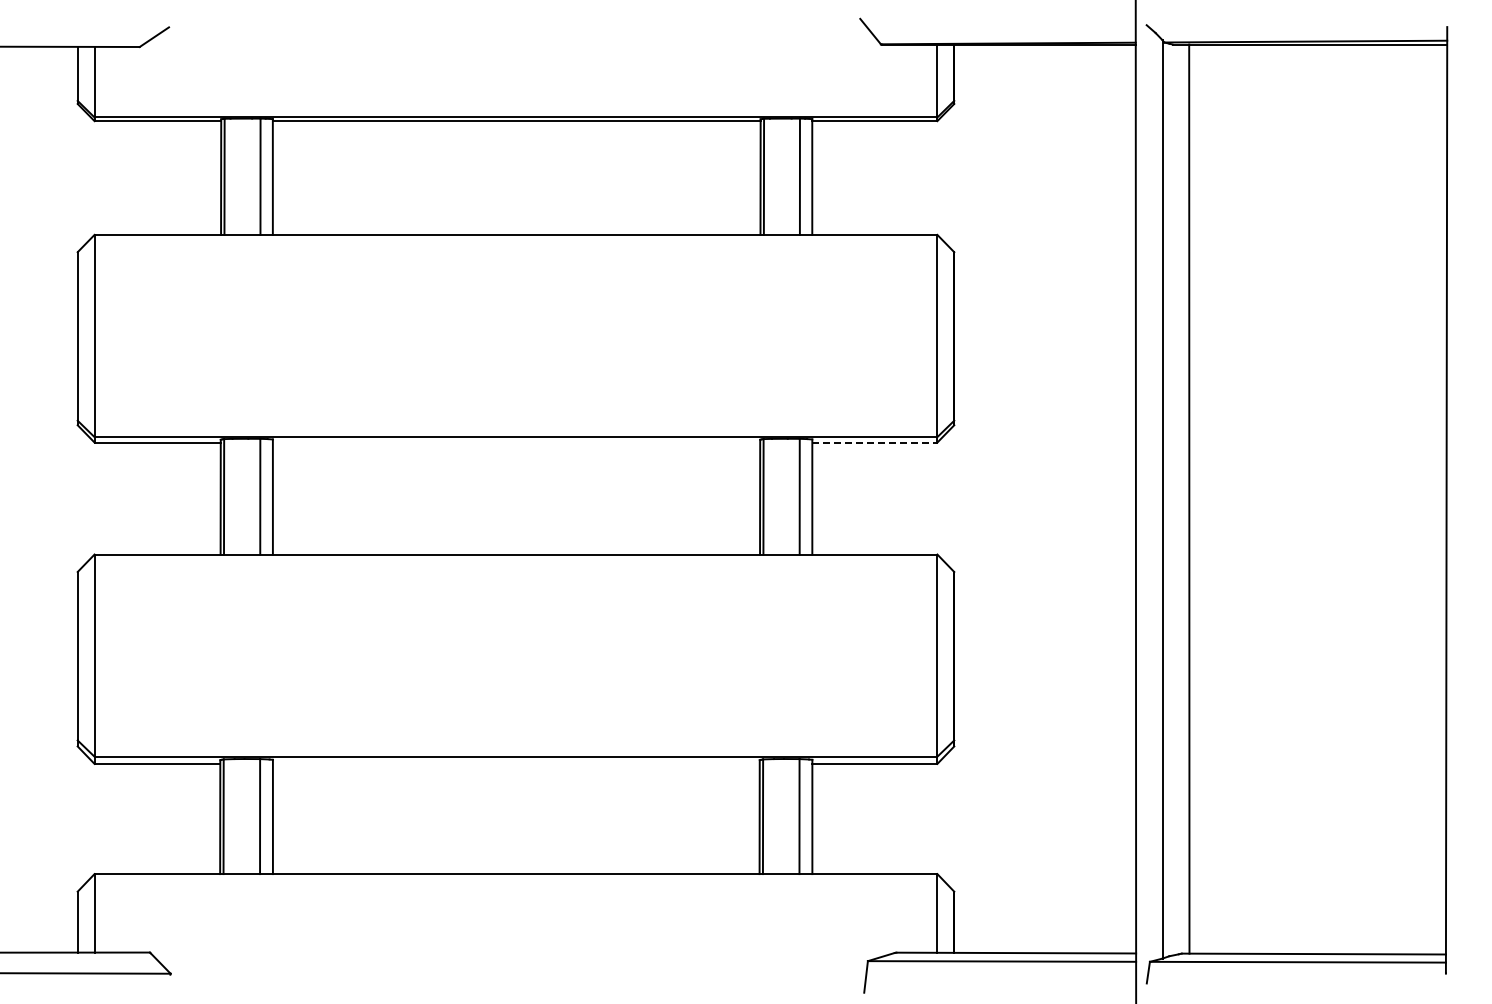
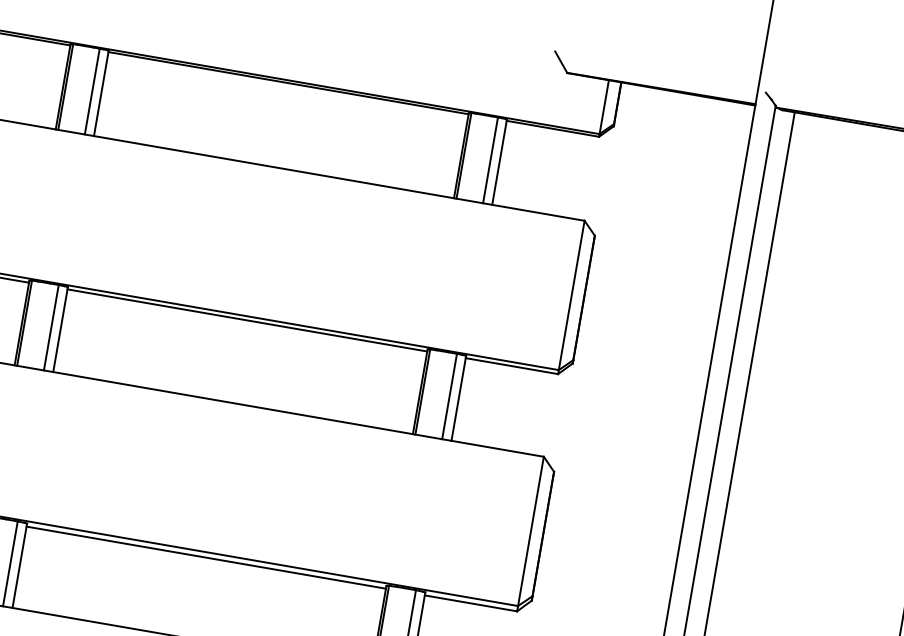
line: (516, 442) -> (247, 320), added
line: (874, 442) -> (511, 366), dashed -> solid
line: (515, 763) -> (205, 557), added

